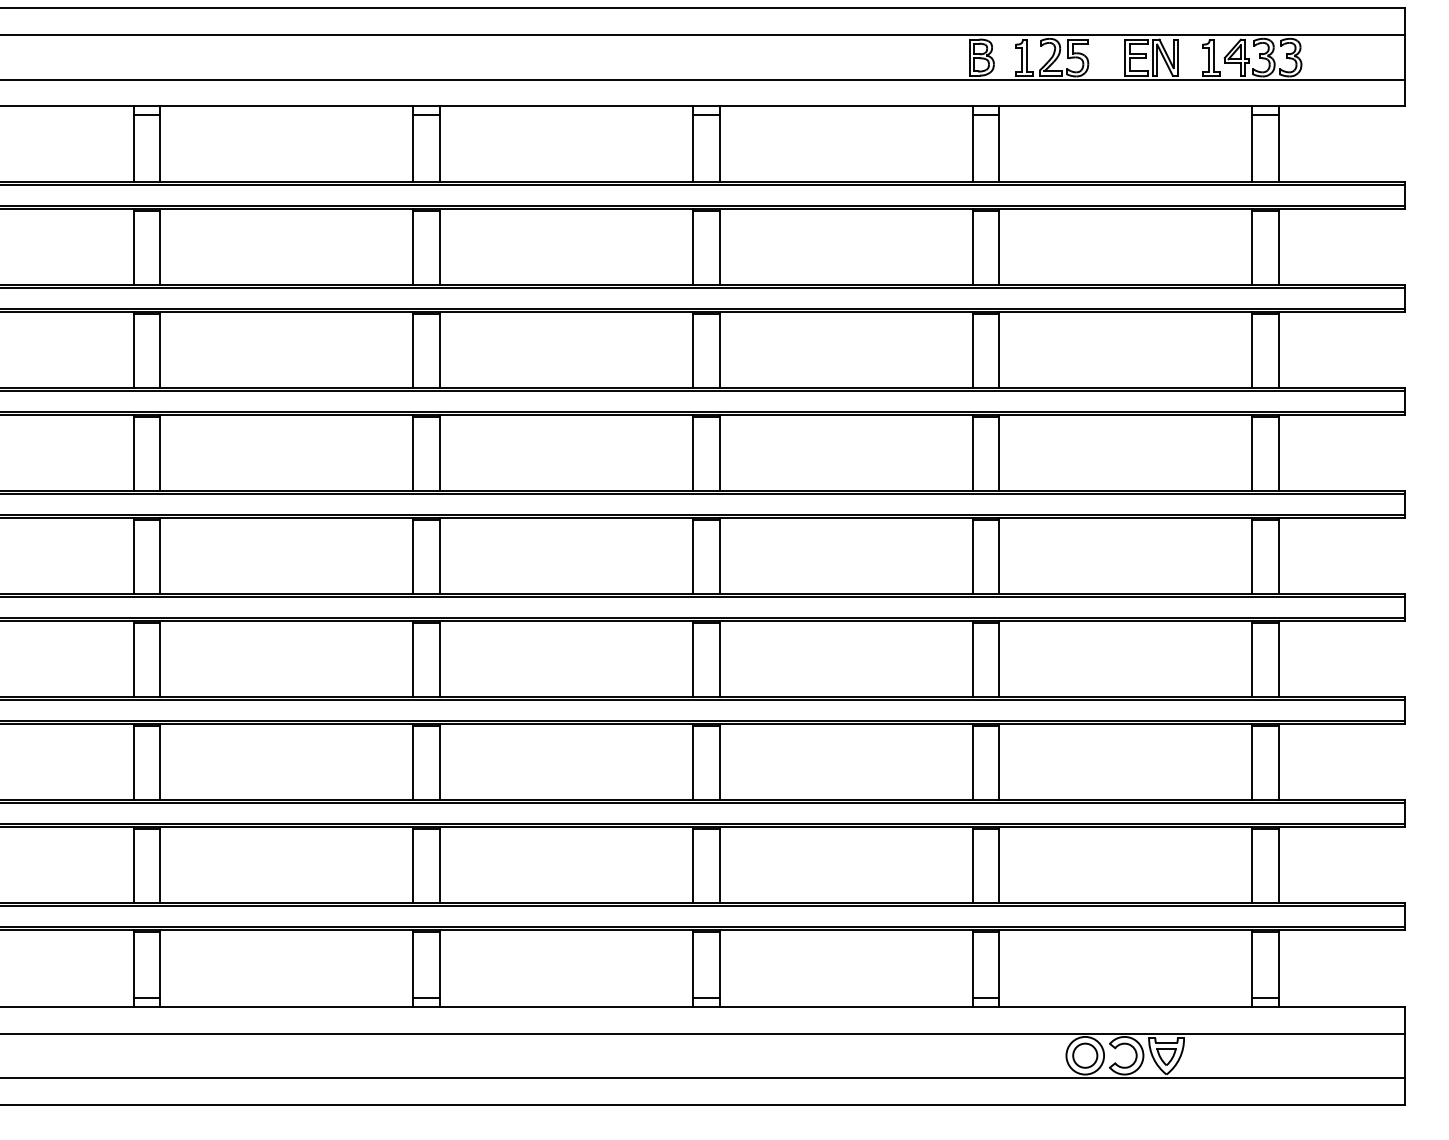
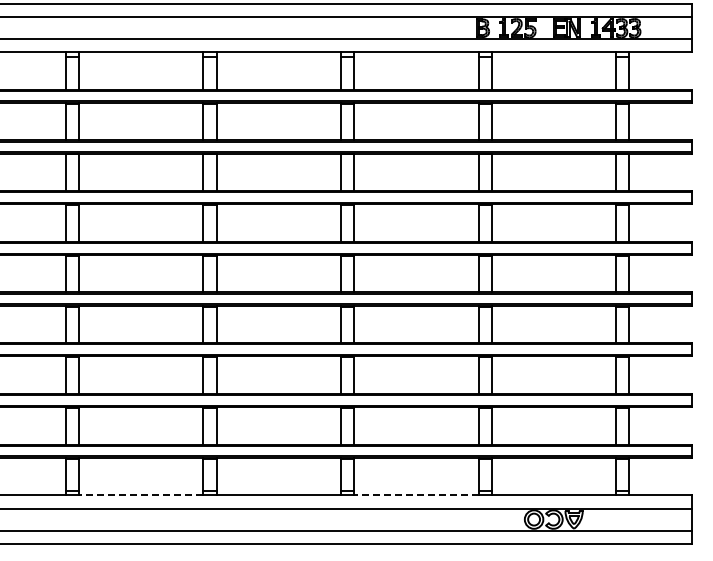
line: (285, 1006) -> (140, 495), solid -> dashed
line: (844, 1006) -> (415, 495), solid -> dashed

